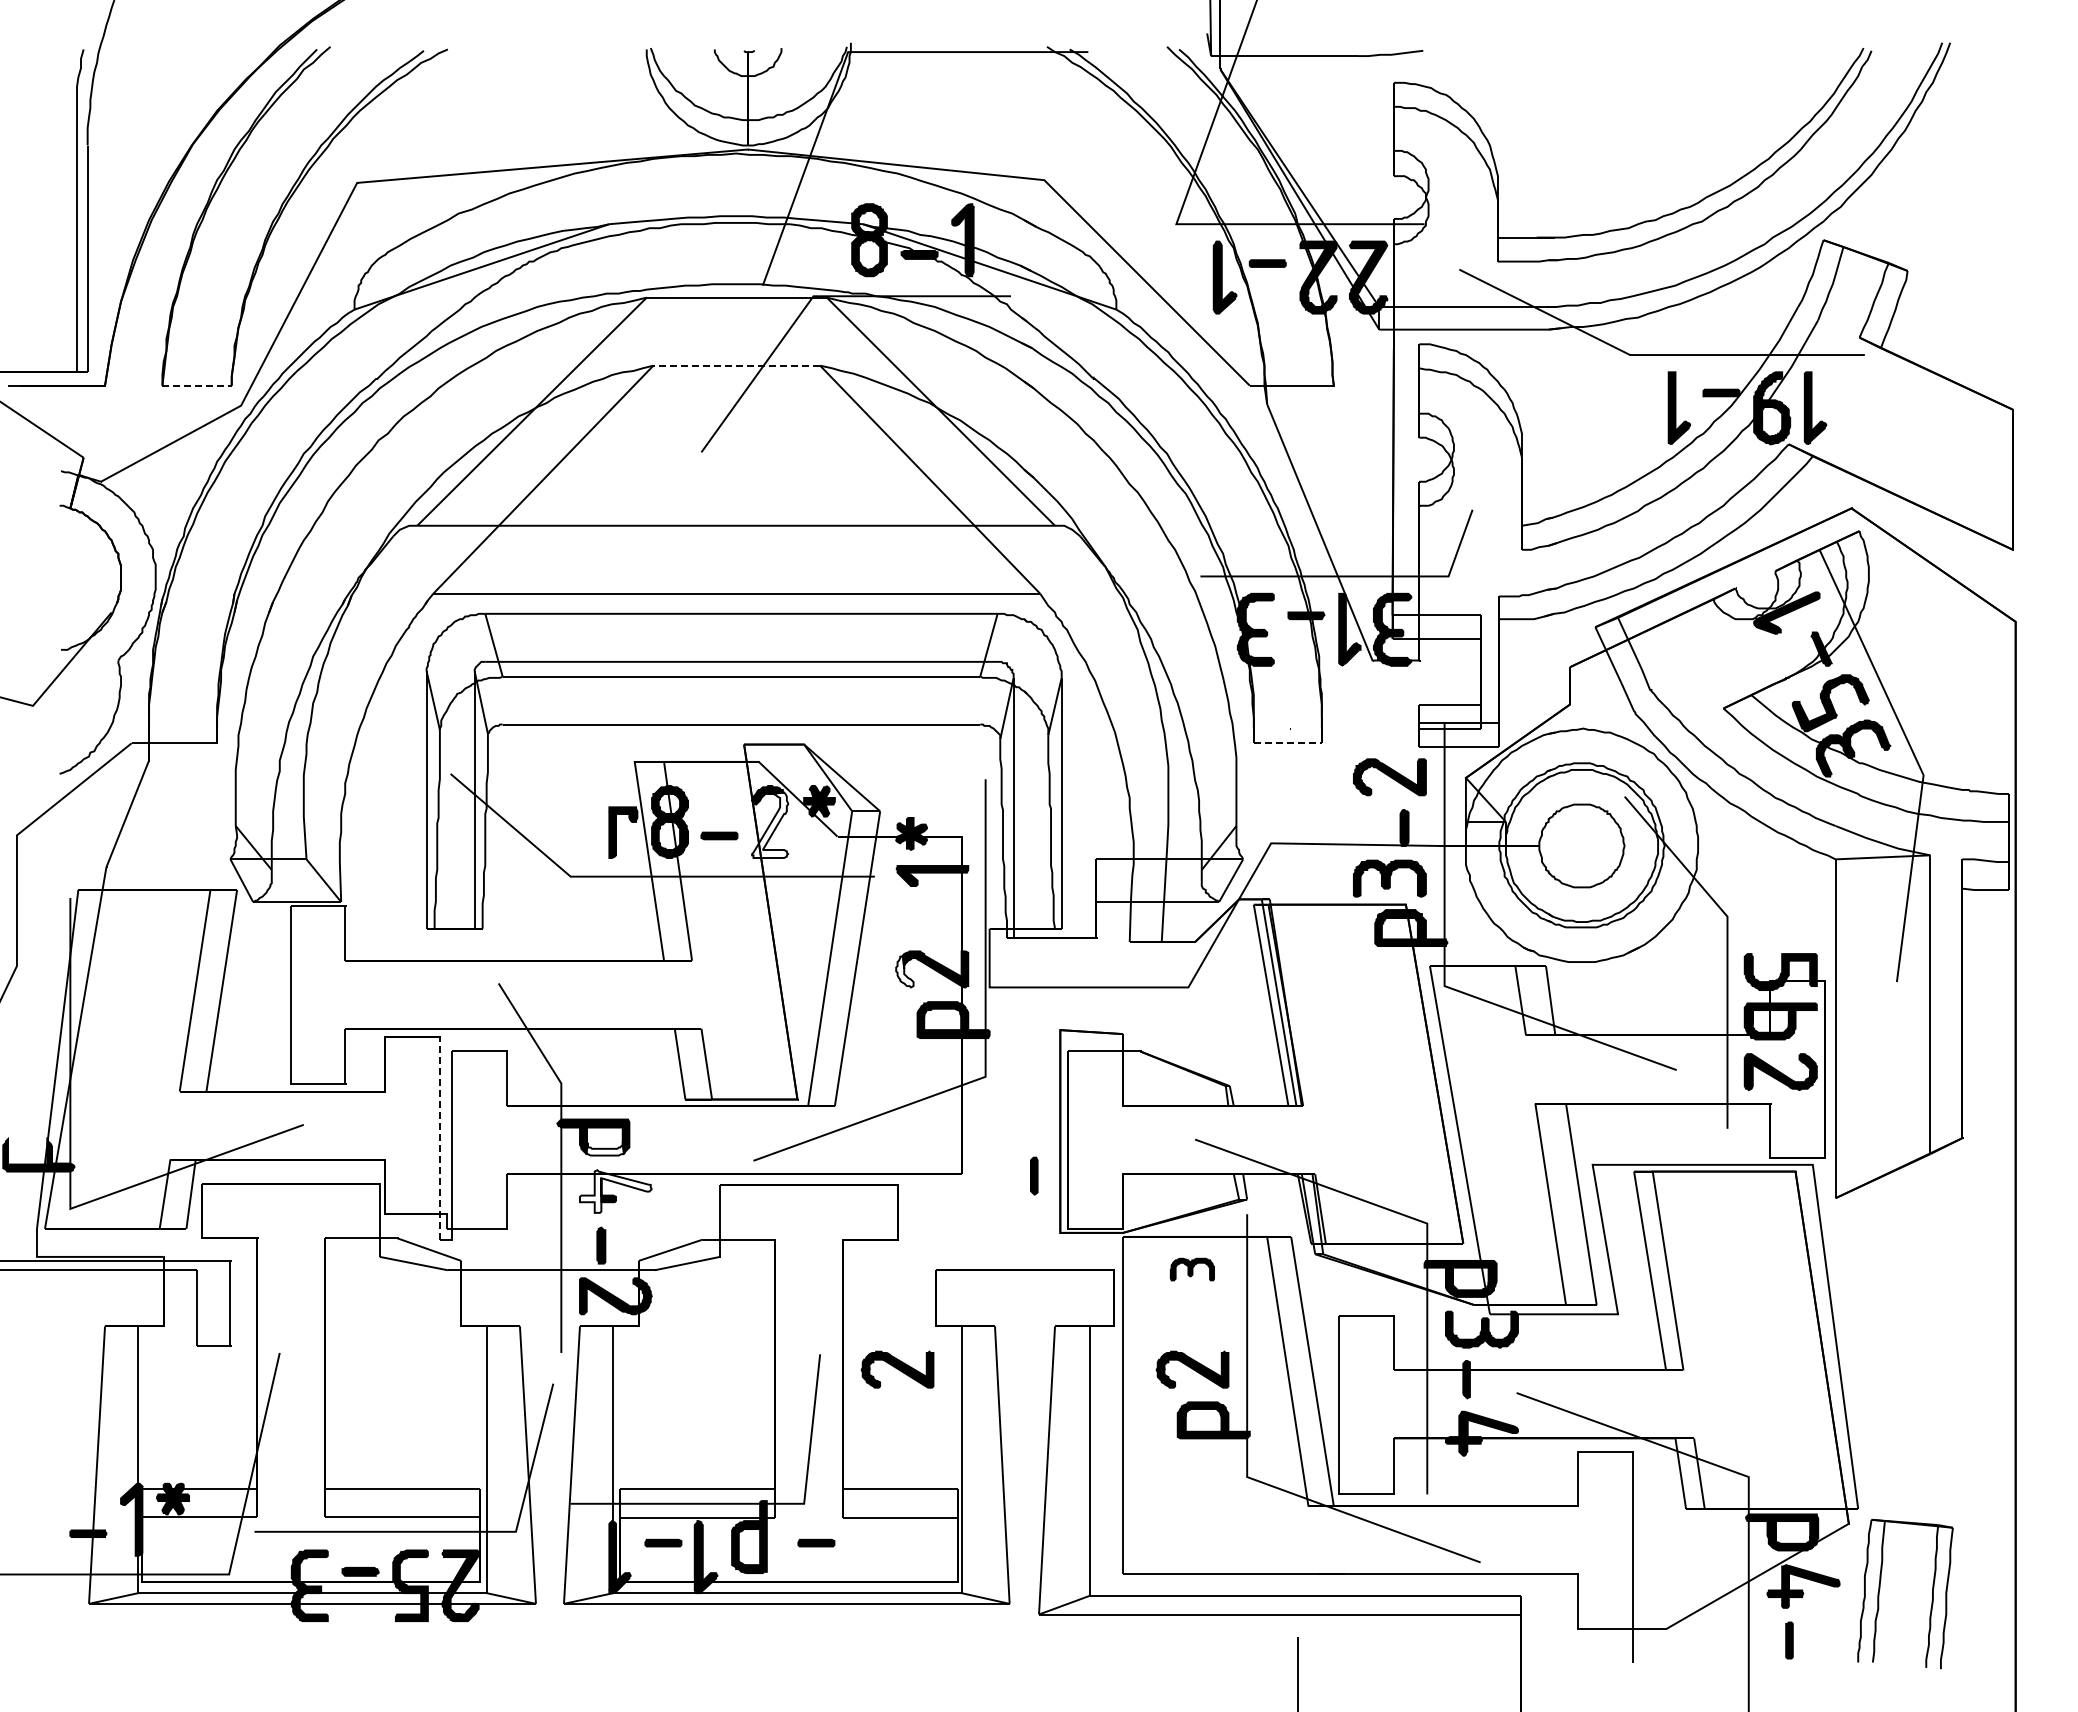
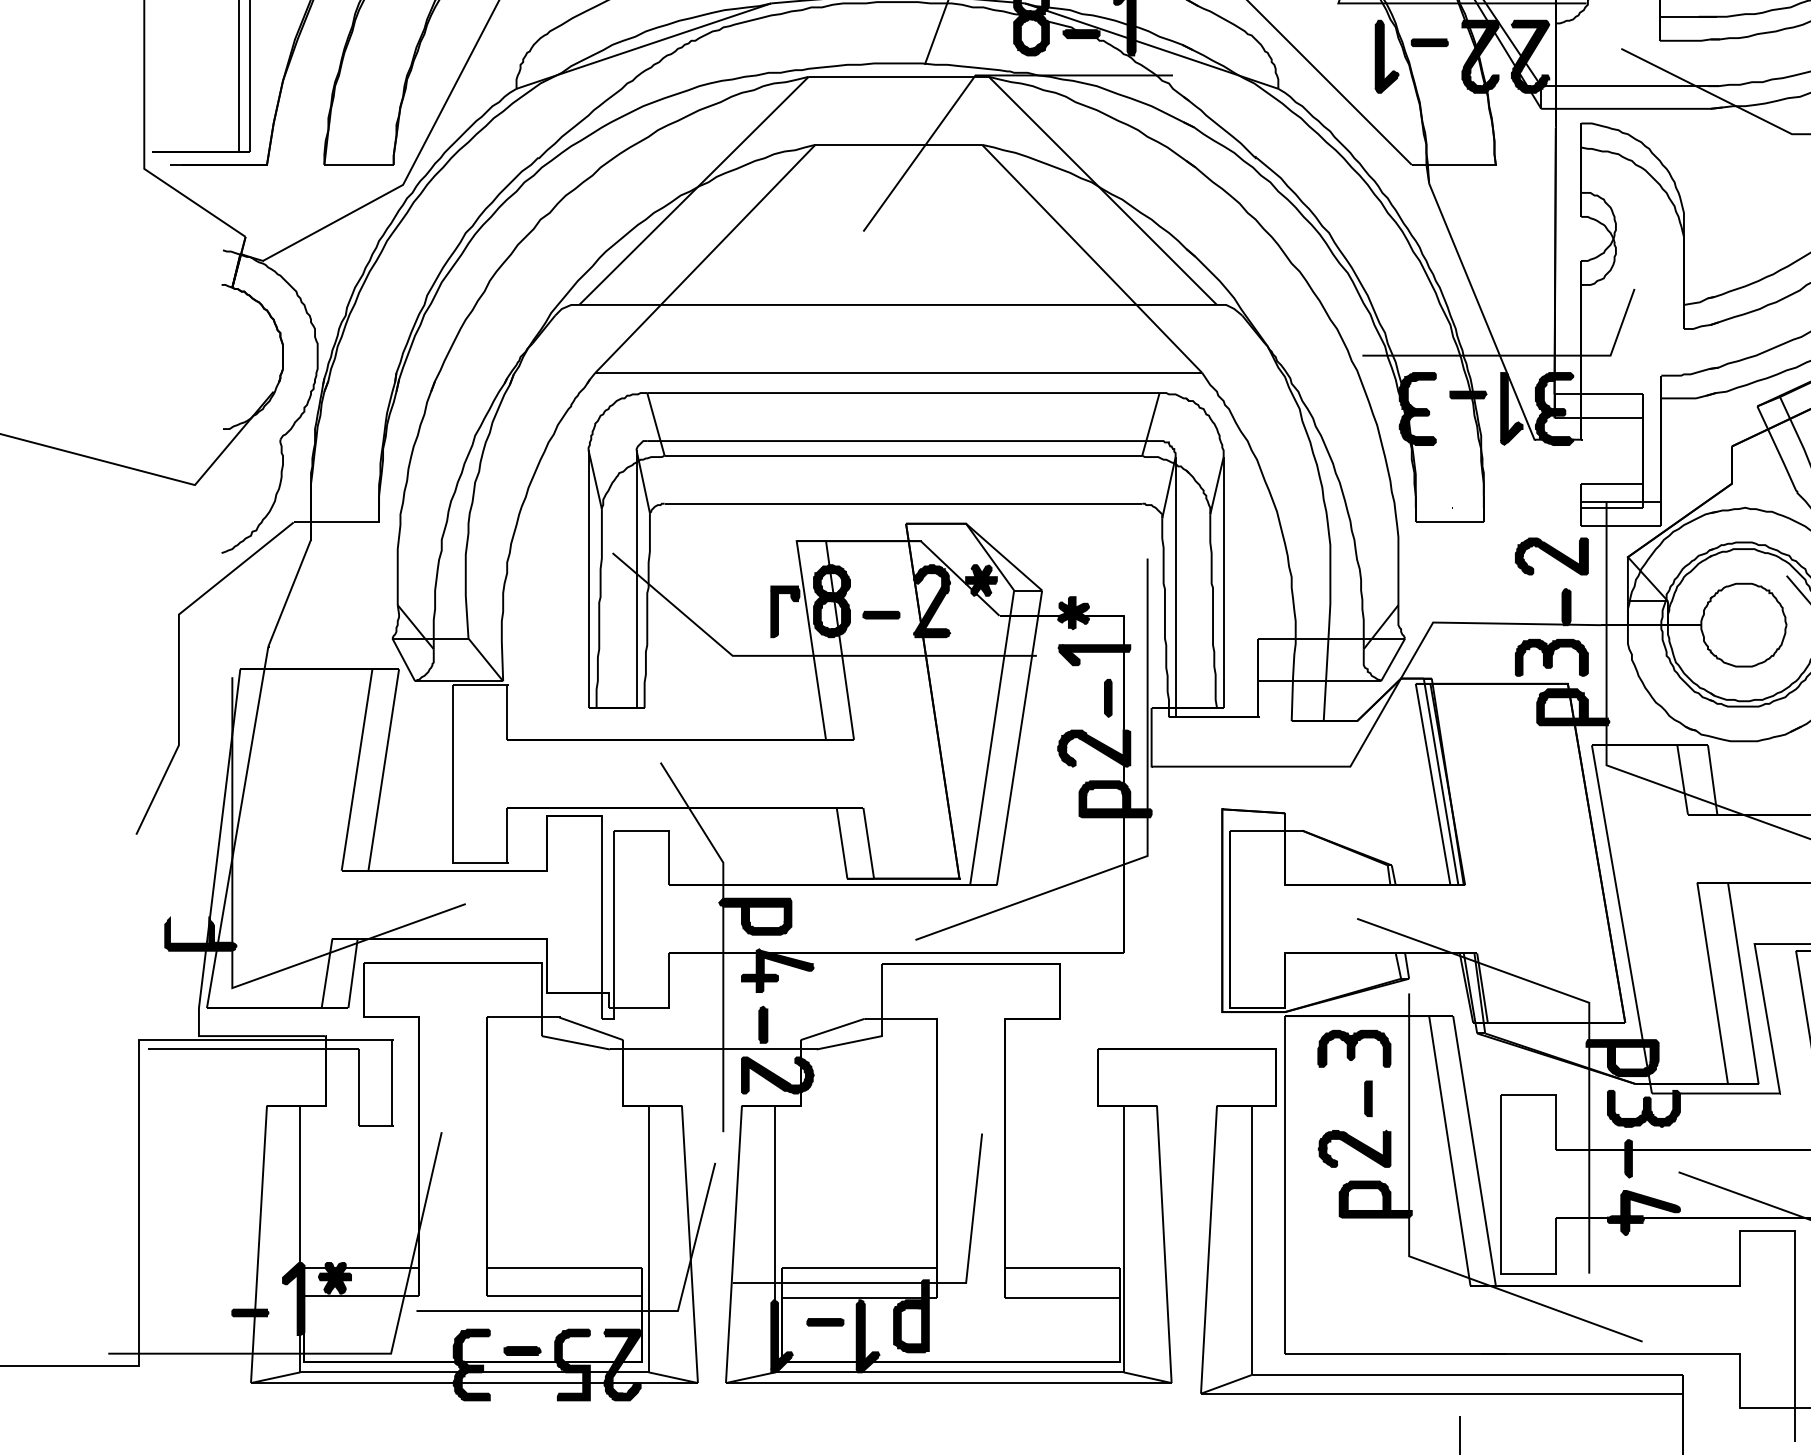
line: (736, 365) -> (898, 144), dashed -> solid
line: (197, 385) -> (359, 164), dashed -> solid
line: (1288, 743) -> (1450, 522), dashed -> solid
fill: (770, 825) -> (932, 604), added
fill: (904, 971) -> (1066, 750), added
line: (439, 1137) -> (601, 916), dashed -> solid
fill: (605, 1141) -> (767, 920), added
part: (1034, 1175) -> (1108, 697), moved
fill: (615, 1191) -> (777, 970), added
part: (1192, 1269) -> (1354, 1048), size x1.67
part: (1206, 1319) -> (1368, 1098), added
part: (897, 1369) -> (1059, 1148), removed
part: (816, 1542) -> (978, 1321), removed

